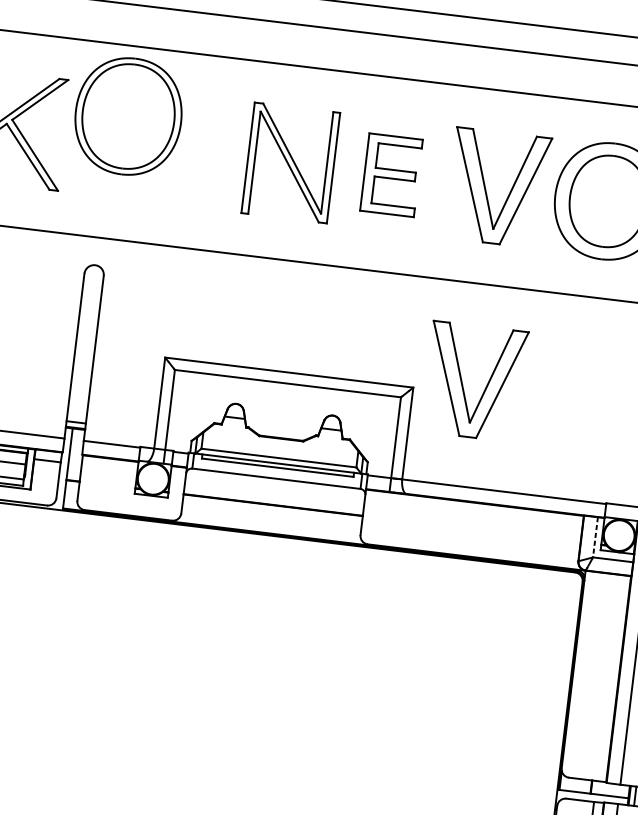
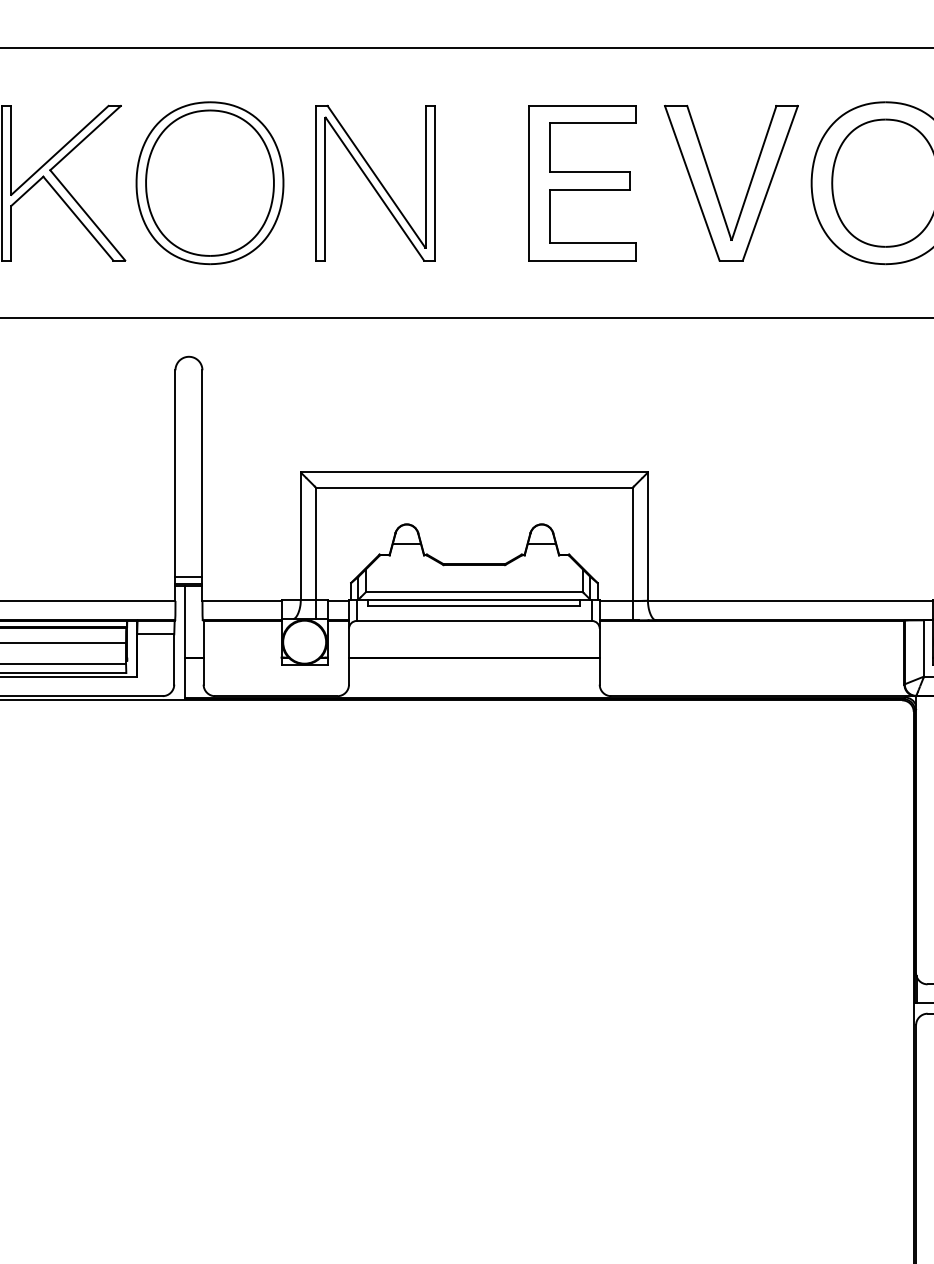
part: (128, 116) -> (209, 183), moved
part: (290, 162) -> (375, 182), moved
part: (391, 175) -> (582, 183), size x1.43
part: (462, 383) -> (715, 458), removed
line: (595, 537) -> (924, 648), dashed -> solid

